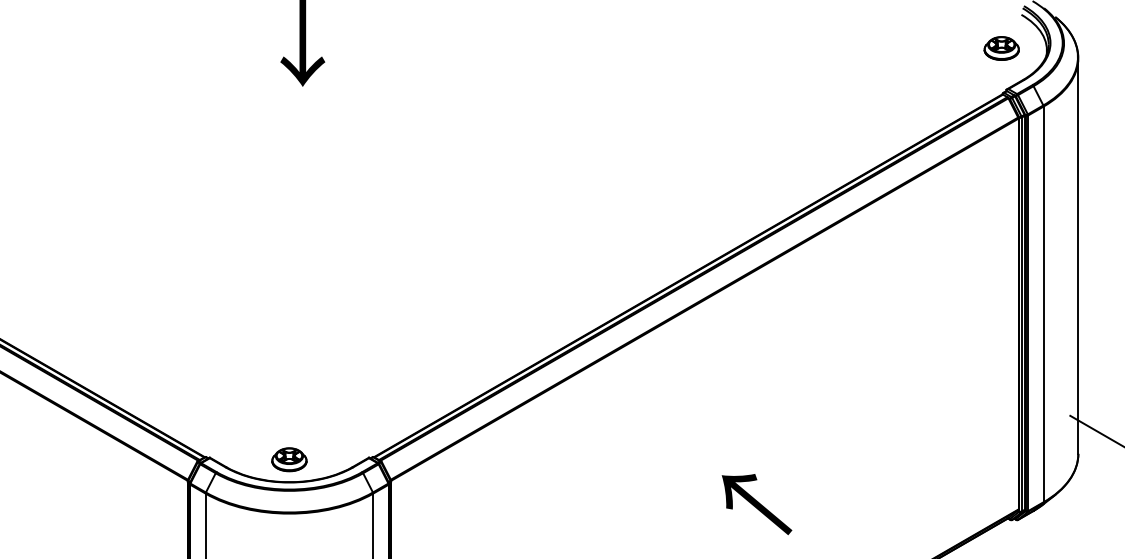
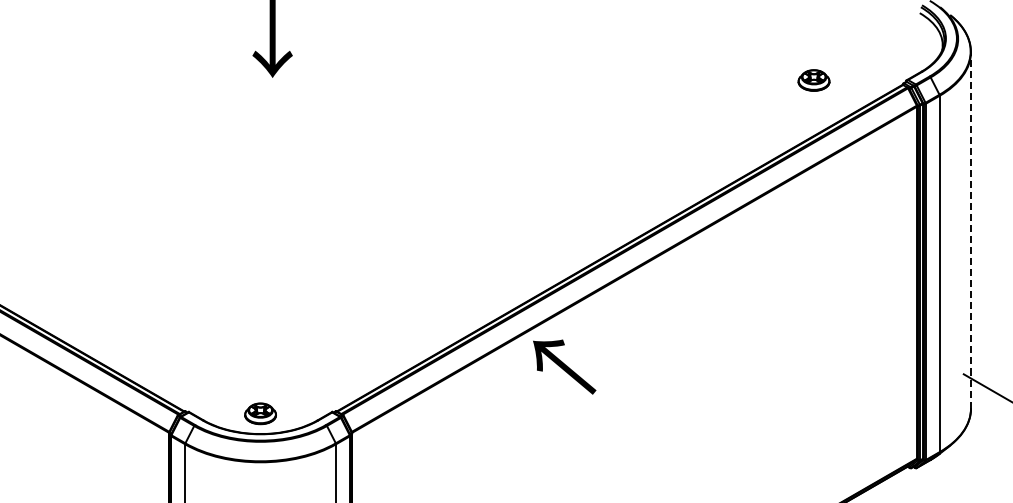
part: (1001, 48) -> (813, 80), moved
line: (1078, 255) -> (971, 229), solid -> dashed
text: (756, 503) -> (564, 366), moved

